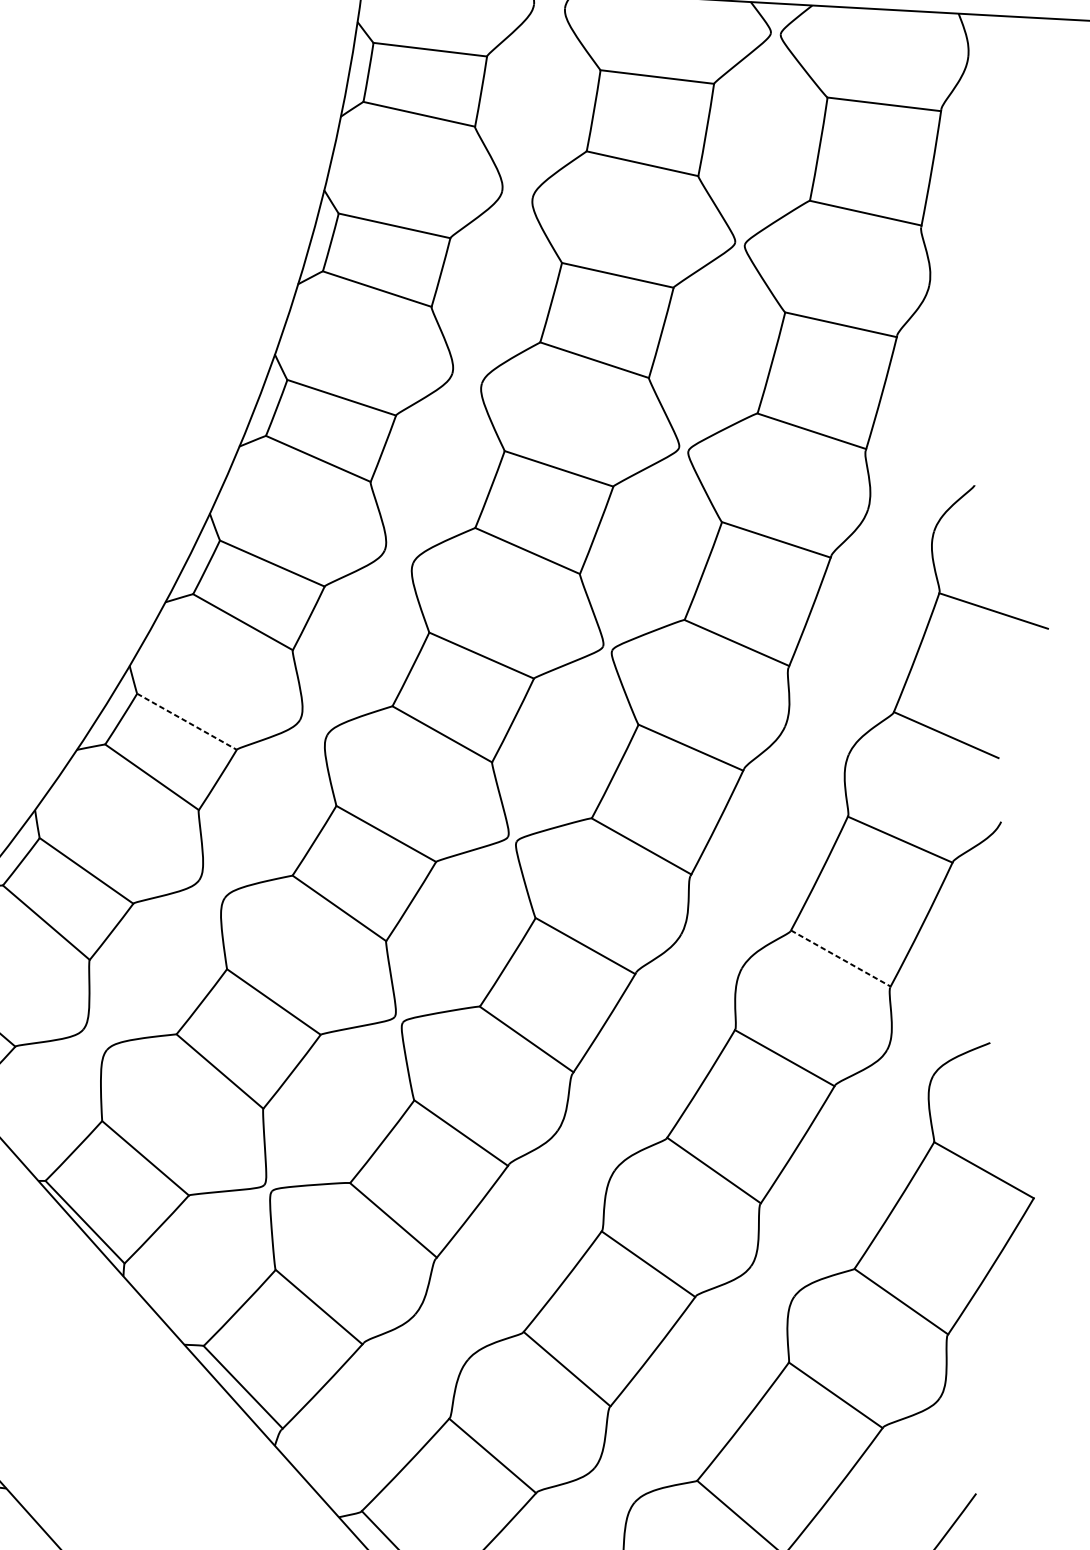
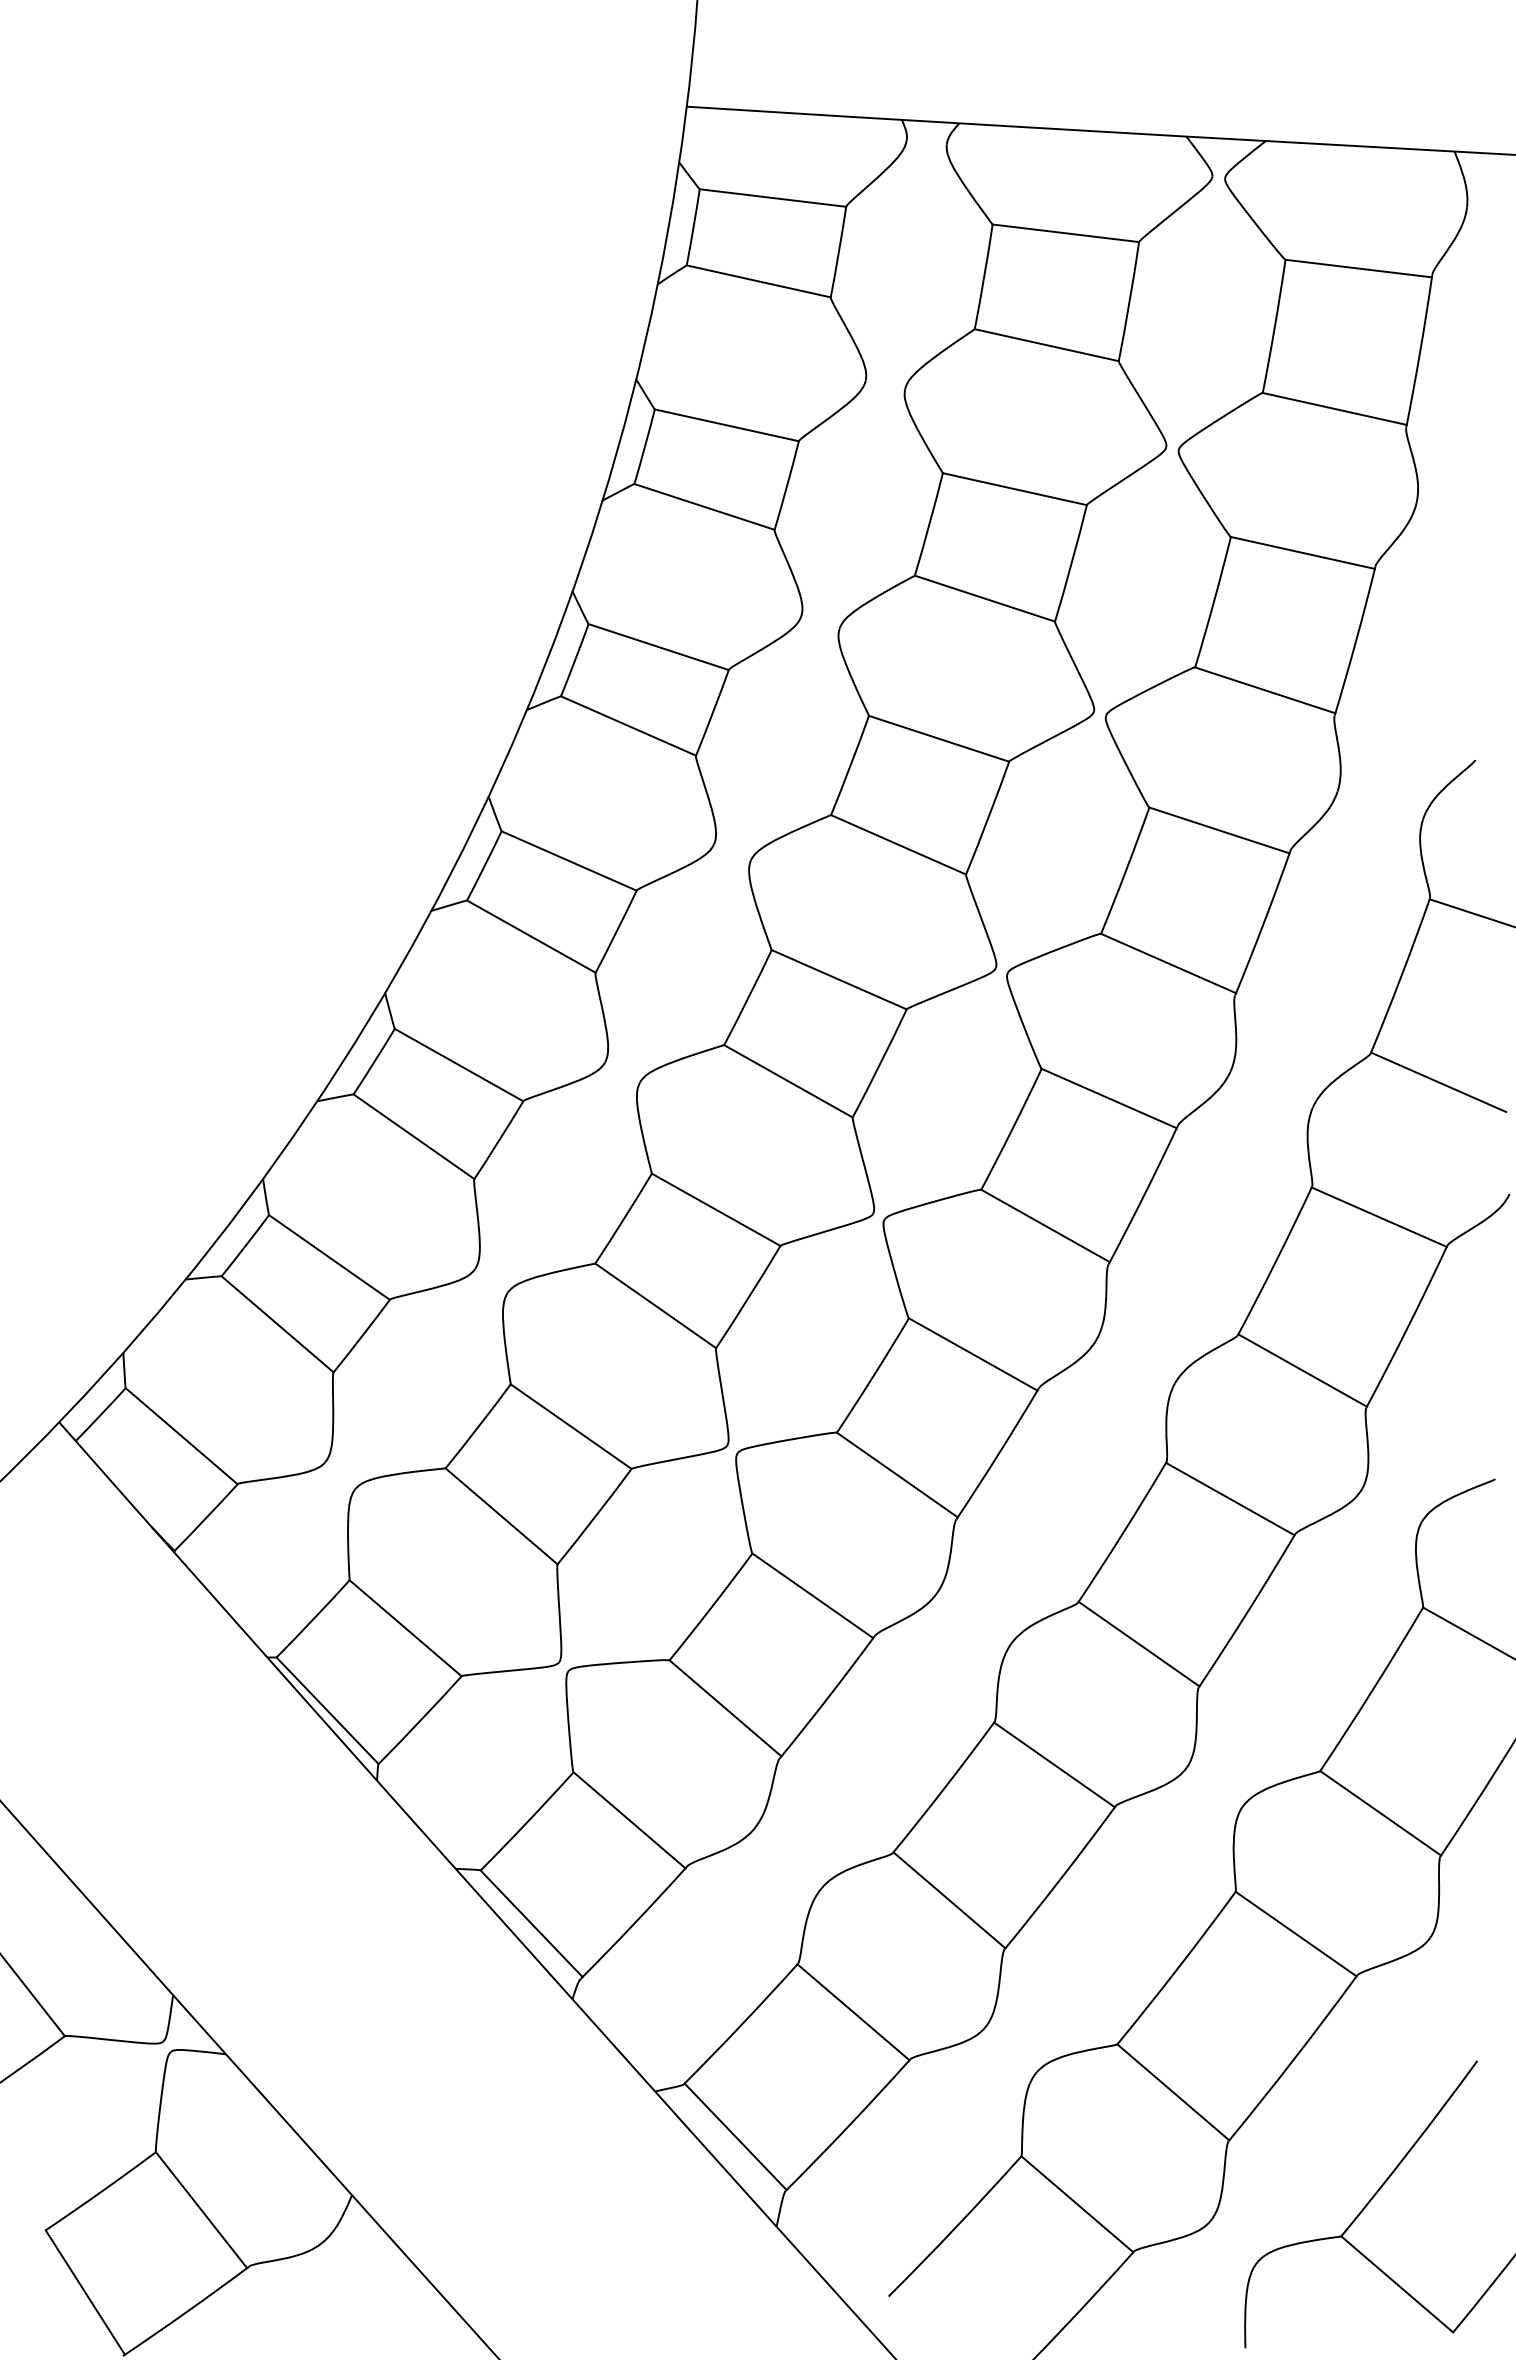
line: (187, 722) -> (459, 1065), dashed -> solid
line: (840, 958) -> (1302, 1370), dashed -> solid

